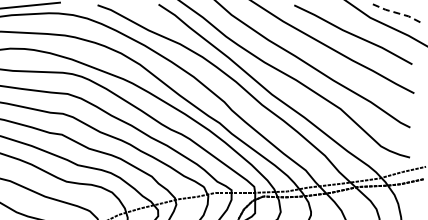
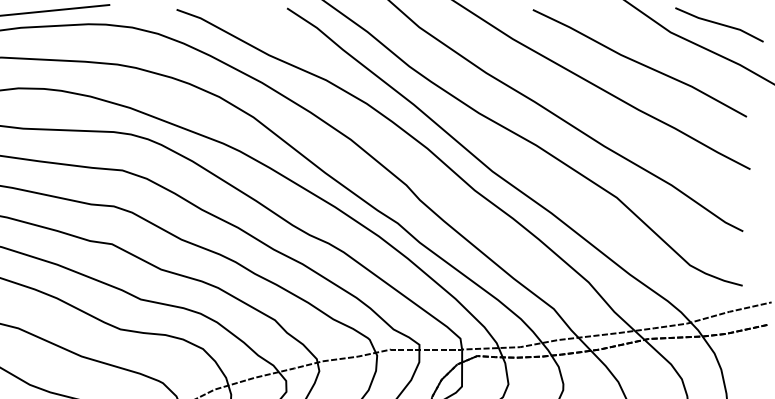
line: (398, 13) -> (721, 24), dashed -> solid

